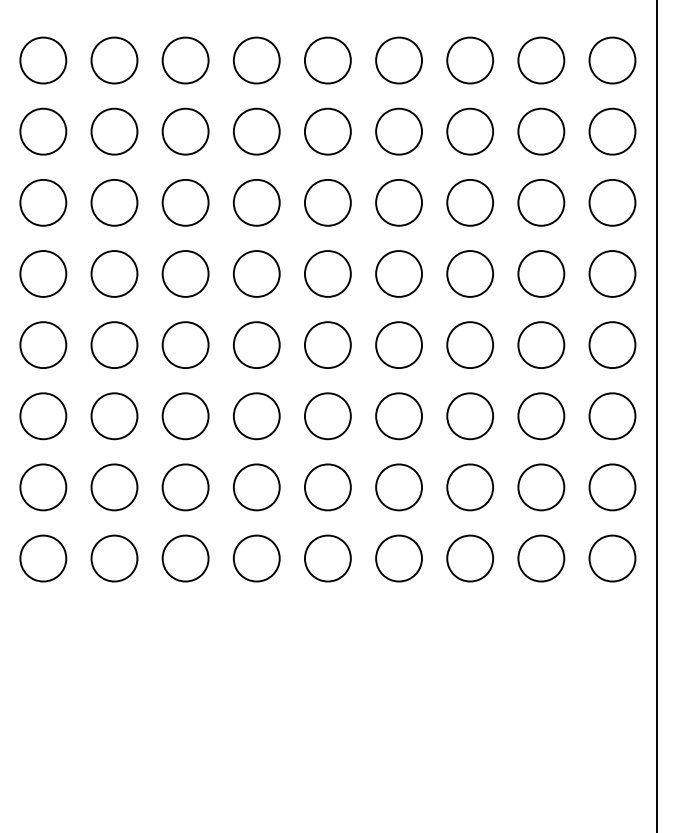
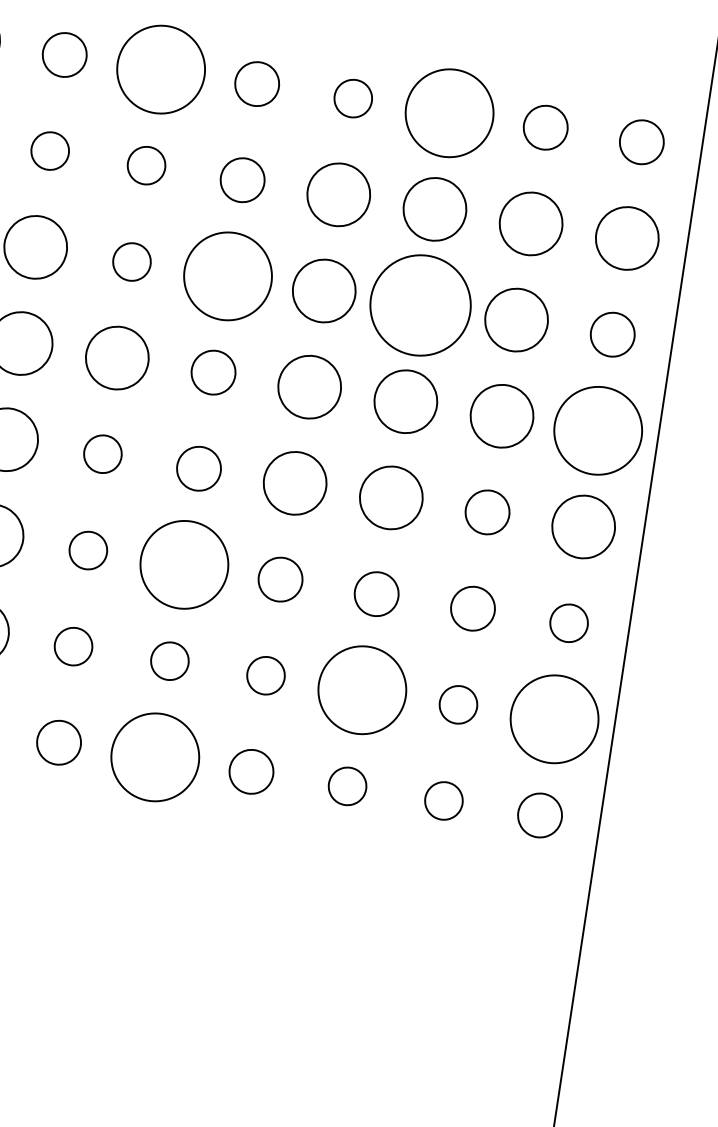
part: (185, 60) -> (64, 54), size x0.7
part: (256, 60) -> (160, 69), size x1.4
part: (327, 60) -> (256, 83), size x0.7
part: (398, 60) -> (352, 98), size x0.6
part: (469, 60) -> (448, 113), size x1.4
part: (541, 60) -> (545, 127), size x0.7
part: (612, 60) -> (641, 142), size x0.7
part: (185, 131) -> (50, 150), size x0.6
part: (256, 131) -> (146, 165), size x0.6
part: (327, 131) -> (242, 179), size x0.7
part: (256, 202) -> (131, 261), size x0.6
part: (327, 202) -> (227, 275), size x1.4
part: (469, 202) -> (419, 304), size x1.6
part: (612, 202) -> (612, 334), size x0.7
part: (327, 273) -> (213, 371), size x0.7
part: (612, 273) -> (598, 430), size x1.4
part: (256, 344) -> (102, 453), size x0.6
part: (327, 344) -> (198, 467), size x0.7
part: (541, 344) -> (487, 511), size x0.7
part: (256, 416) -> (87, 550), size x0.6
part: (327, 416) -> (183, 565), size x1.4
part: (398, 416) -> (279, 579), size x0.7
part: (469, 416) -> (375, 594), size x0.7
part: (541, 416) -> (473, 608), size x0.7
part: (612, 416) -> (569, 623), size x0.6
part: (256, 487) -> (73, 646), size x0.6
part: (327, 487) -> (169, 661), size x0.6
part: (398, 487) -> (265, 675), size x0.6
part: (469, 487) -> (361, 690), size x1.4
part: (541, 487) -> (458, 704), size x0.6
part: (612, 487) -> (554, 719), size x1.4
part: (256, 558) -> (58, 742), size x0.7
part: (327, 558) -> (154, 757), size x1.4
part: (398, 558) -> (250, 771), size x0.7
part: (469, 558) -> (346, 786), size x0.6
part: (541, 558) -> (444, 800), size x0.6
part: (612, 558) -> (540, 815), size x0.7

